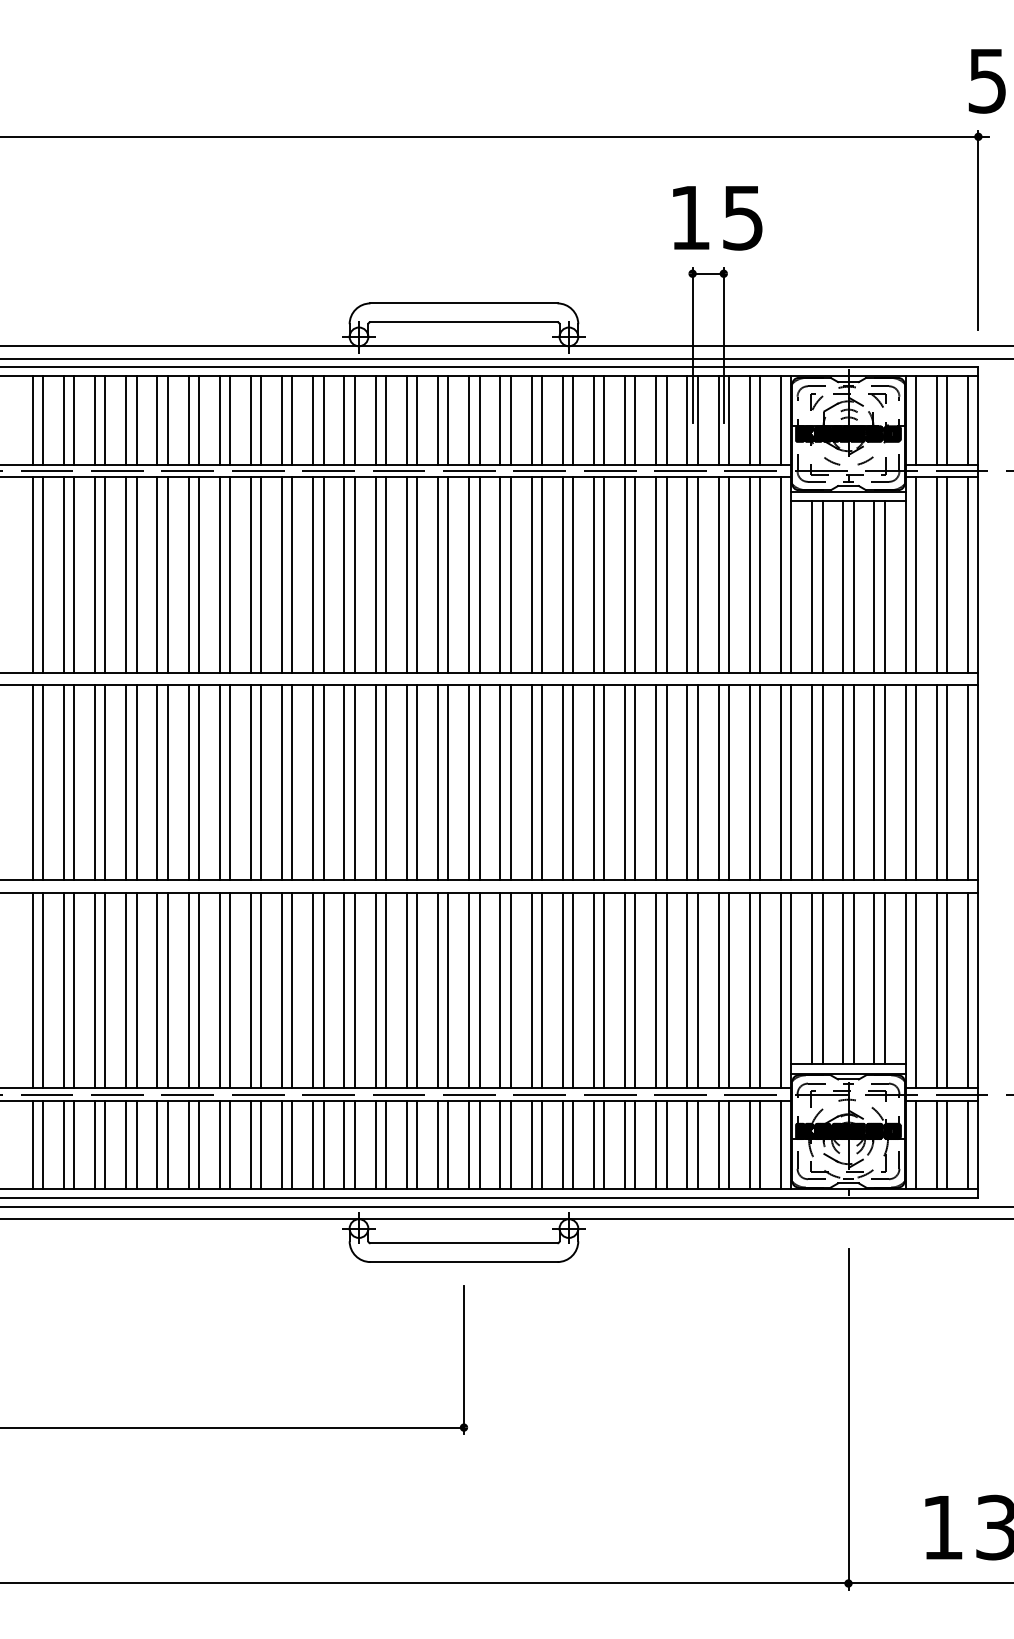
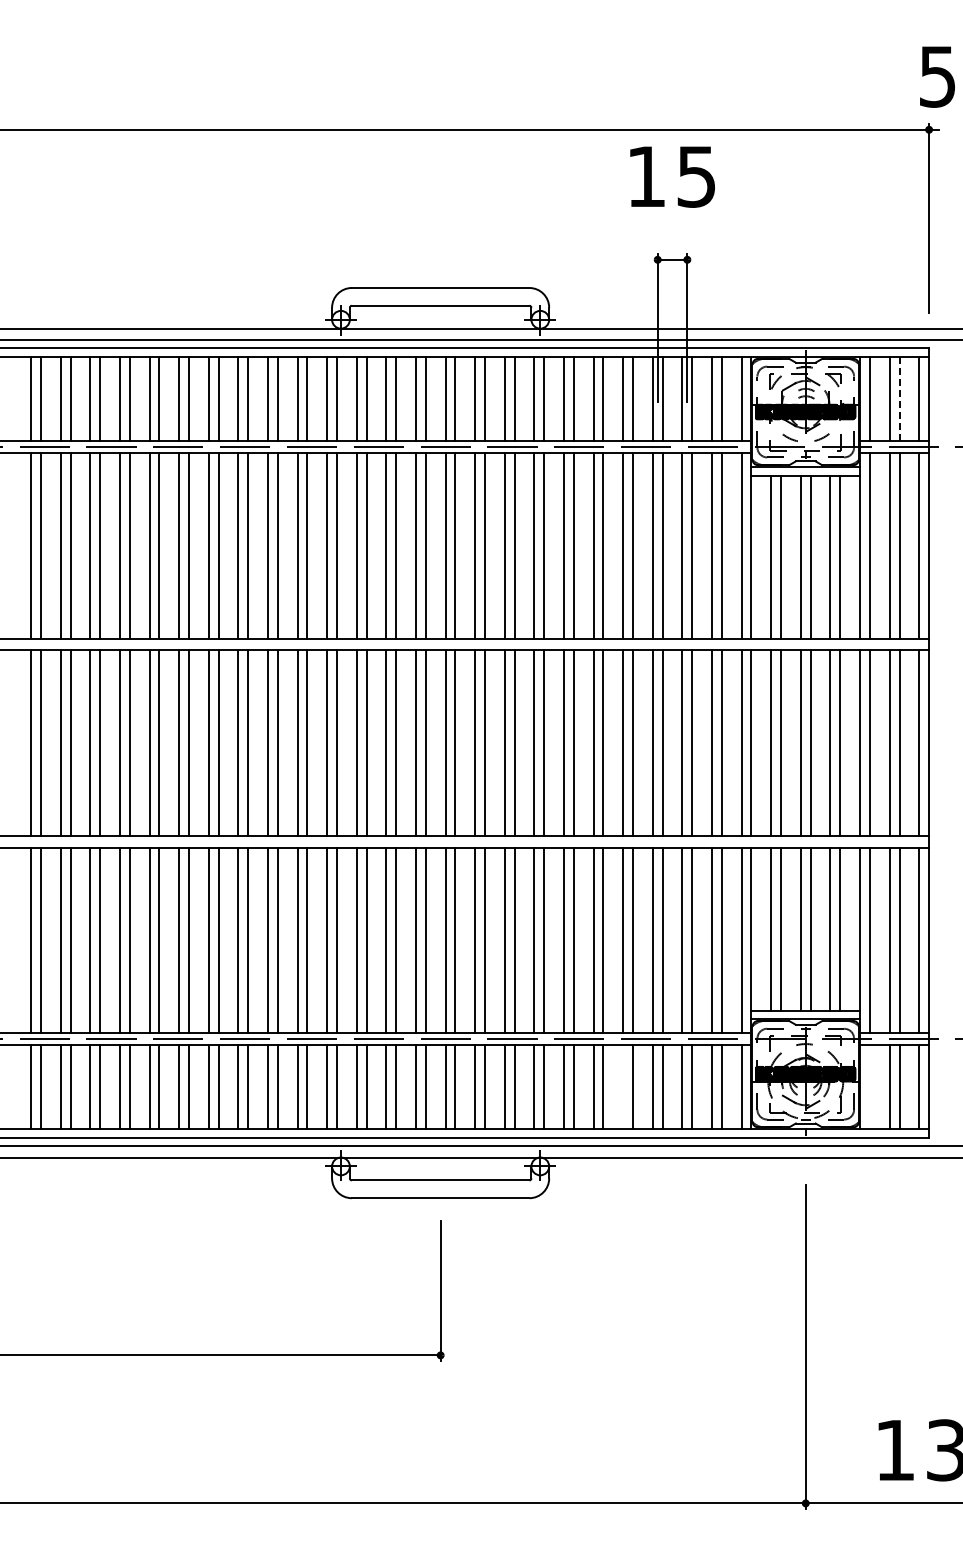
text: (717, 217) -> (672, 176), moved
line: (947, 420) -> (899, 399), solid -> dashed
line: (656, 1144) -> (623, 1086), removed
line: (915, 1144) -> (869, 1086), removed

